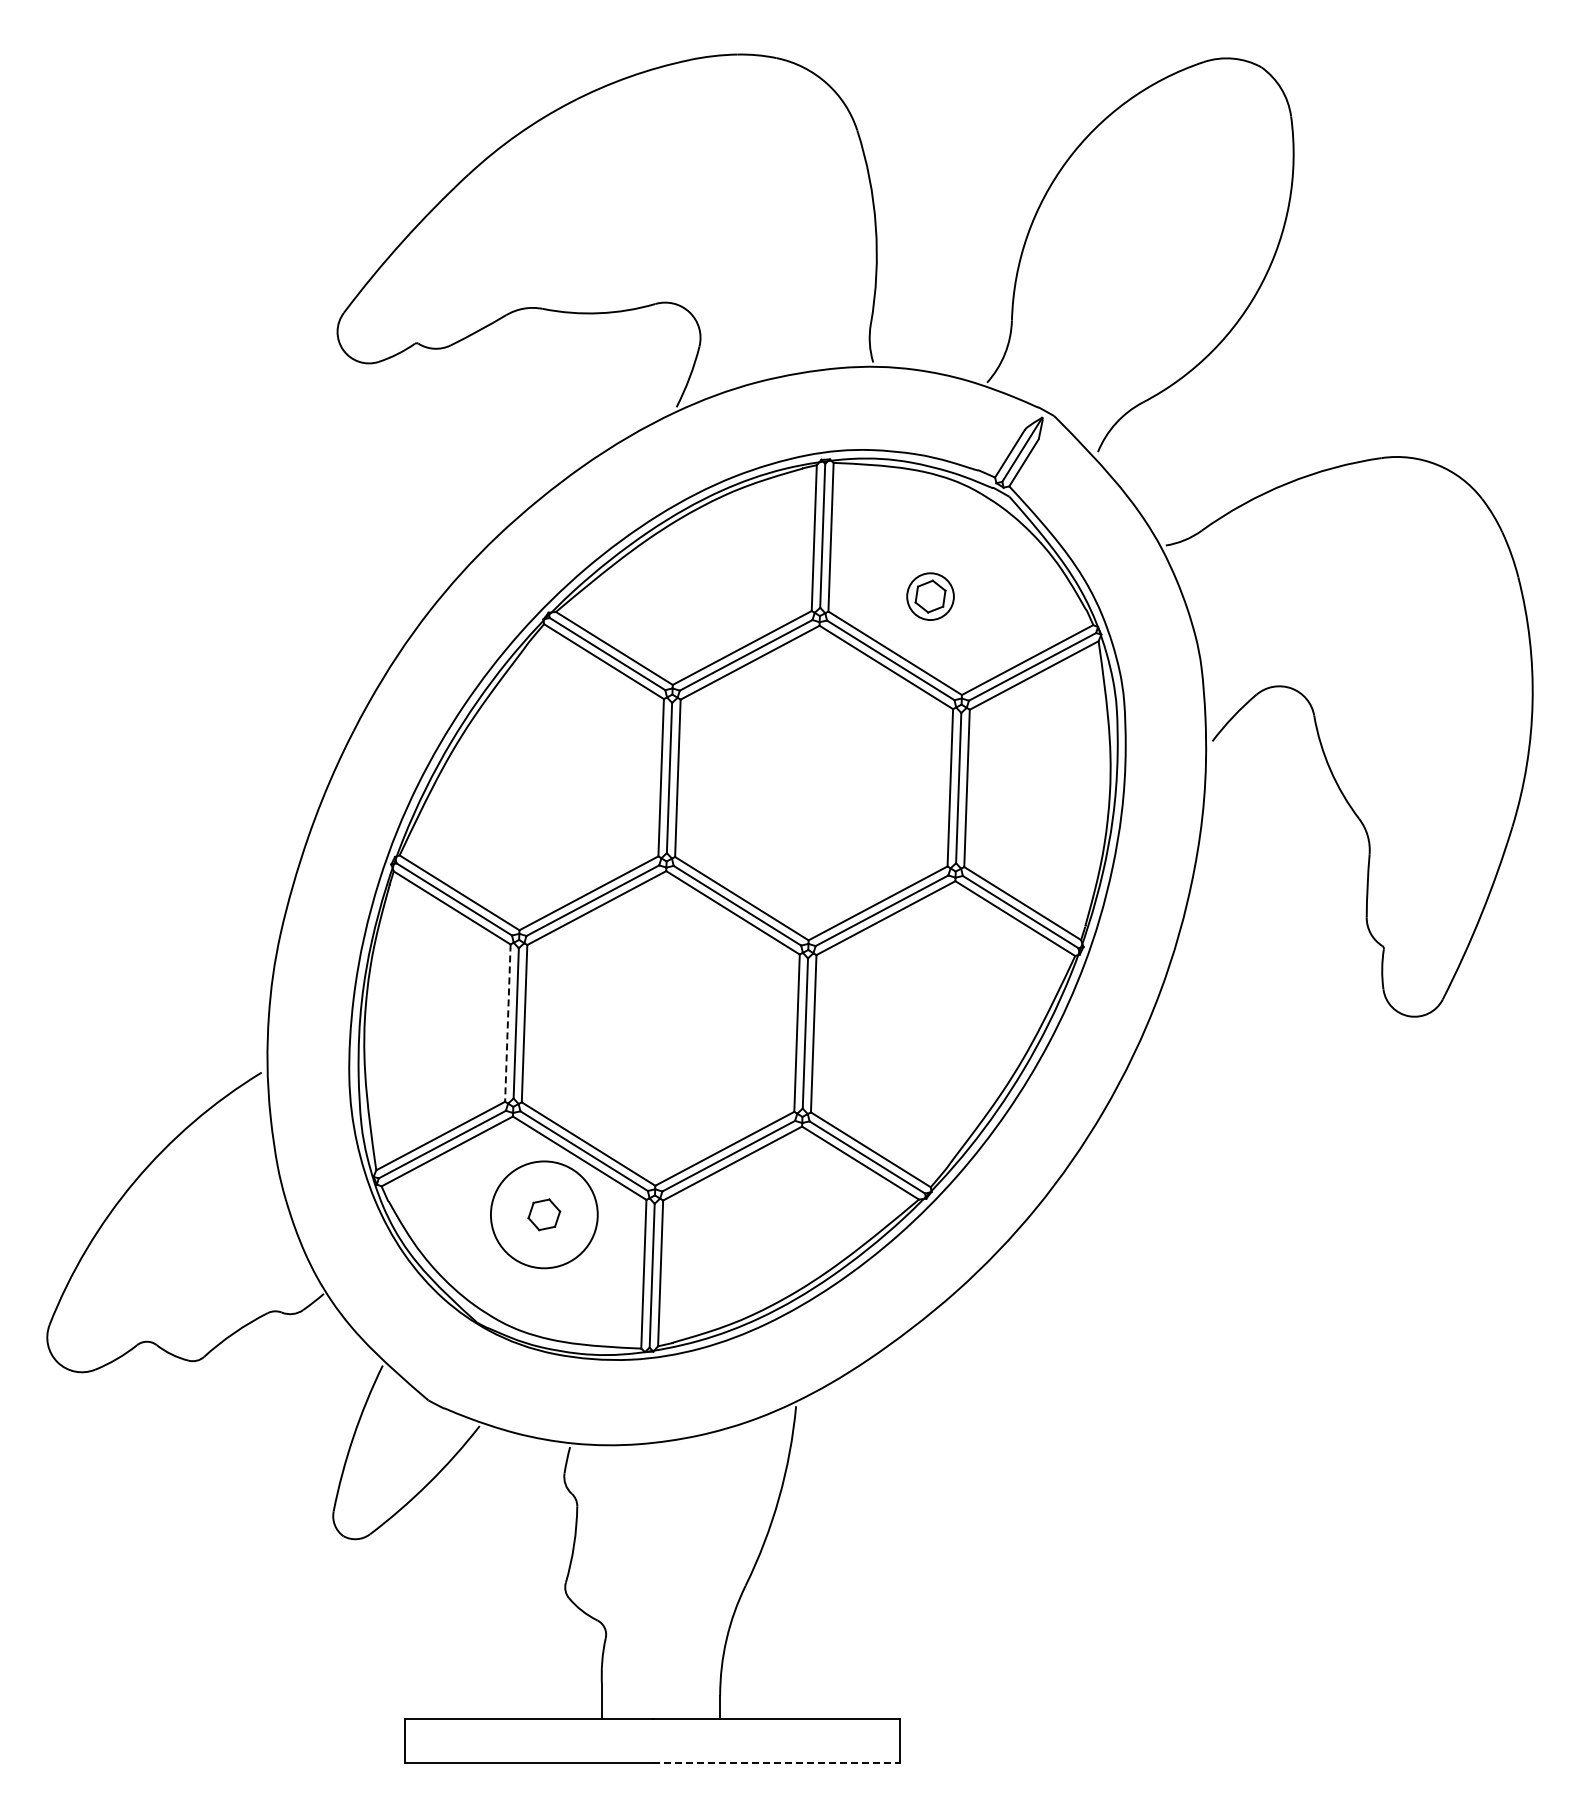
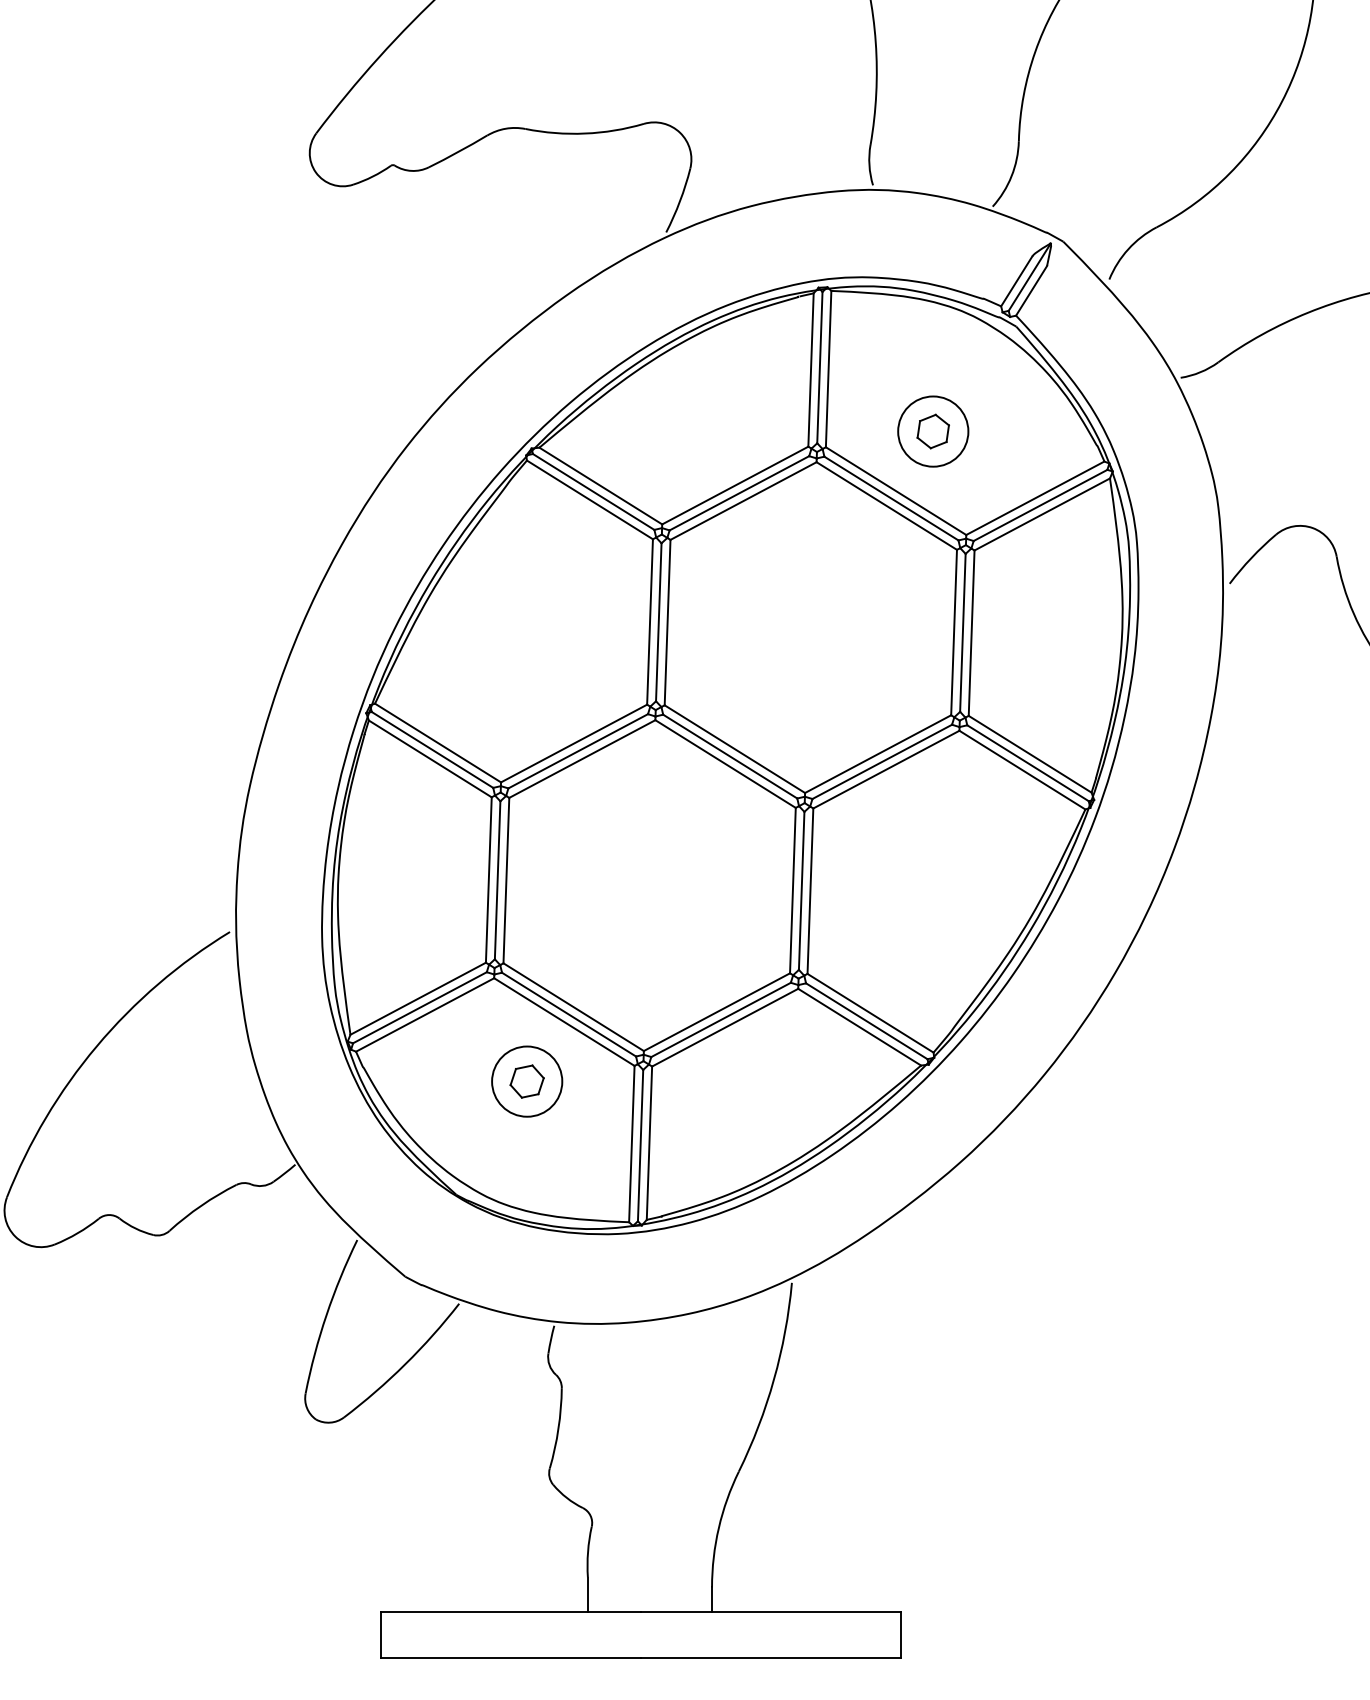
circle: (930, 596) -> (933, 431), size x1.43
line: (507, 1023) -> (488, 880), dashed -> solid
circle: (543, 1214) -> (526, 1081), size x0.62
line: (776, 1763) -> (771, 1658), dashed -> solid

